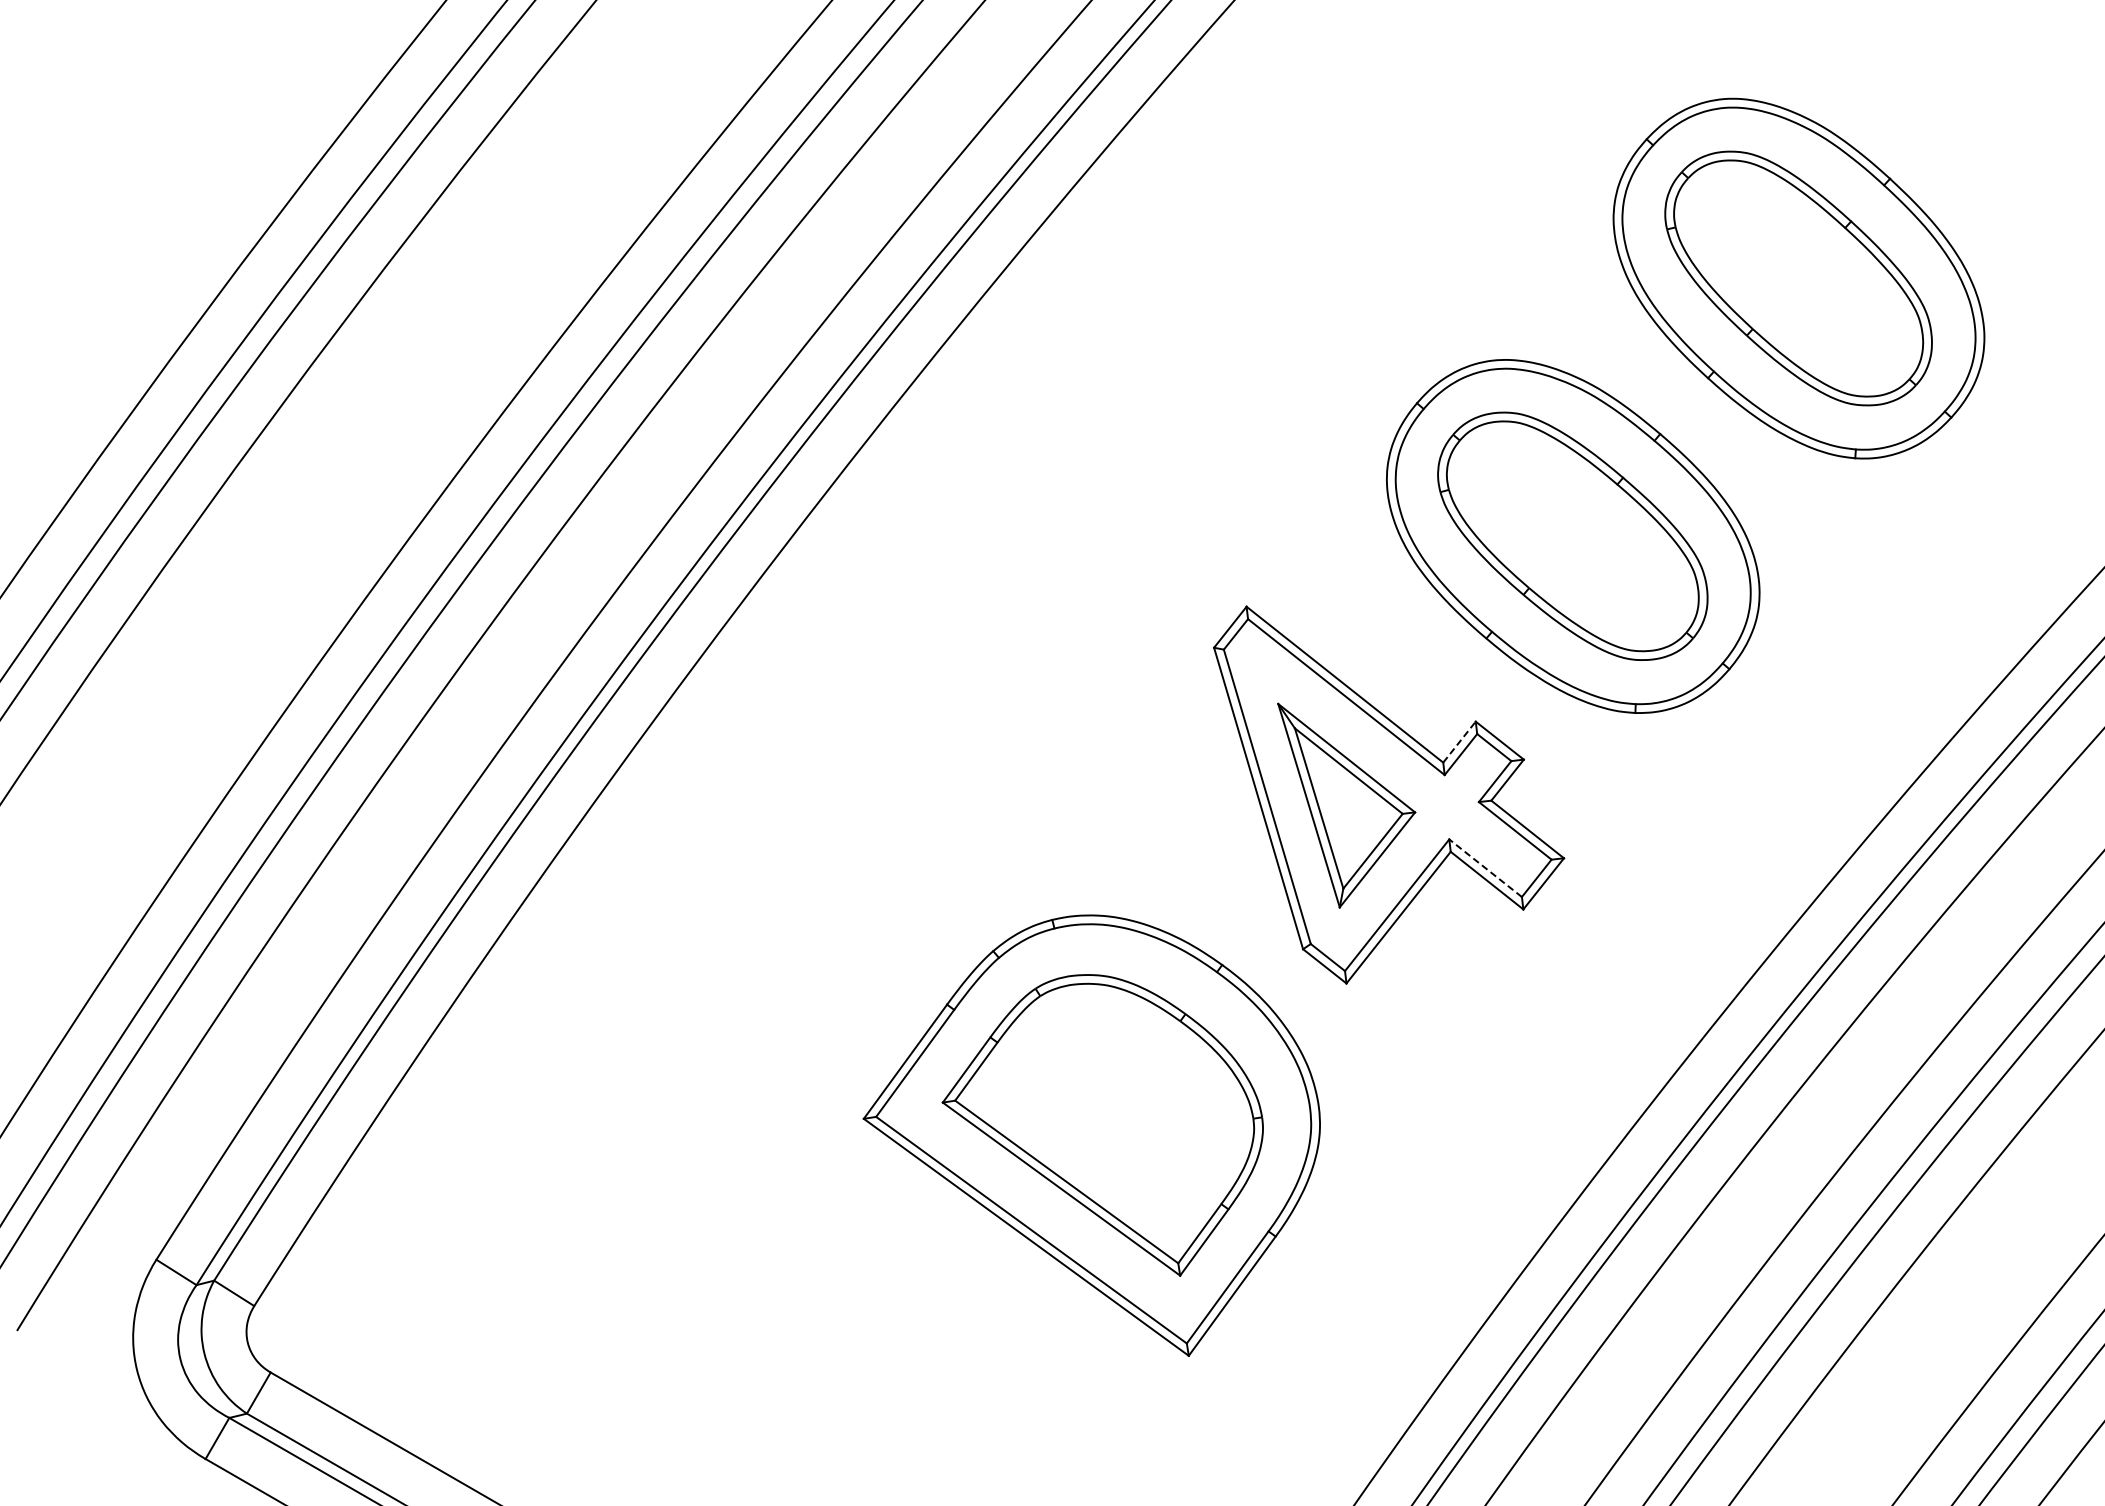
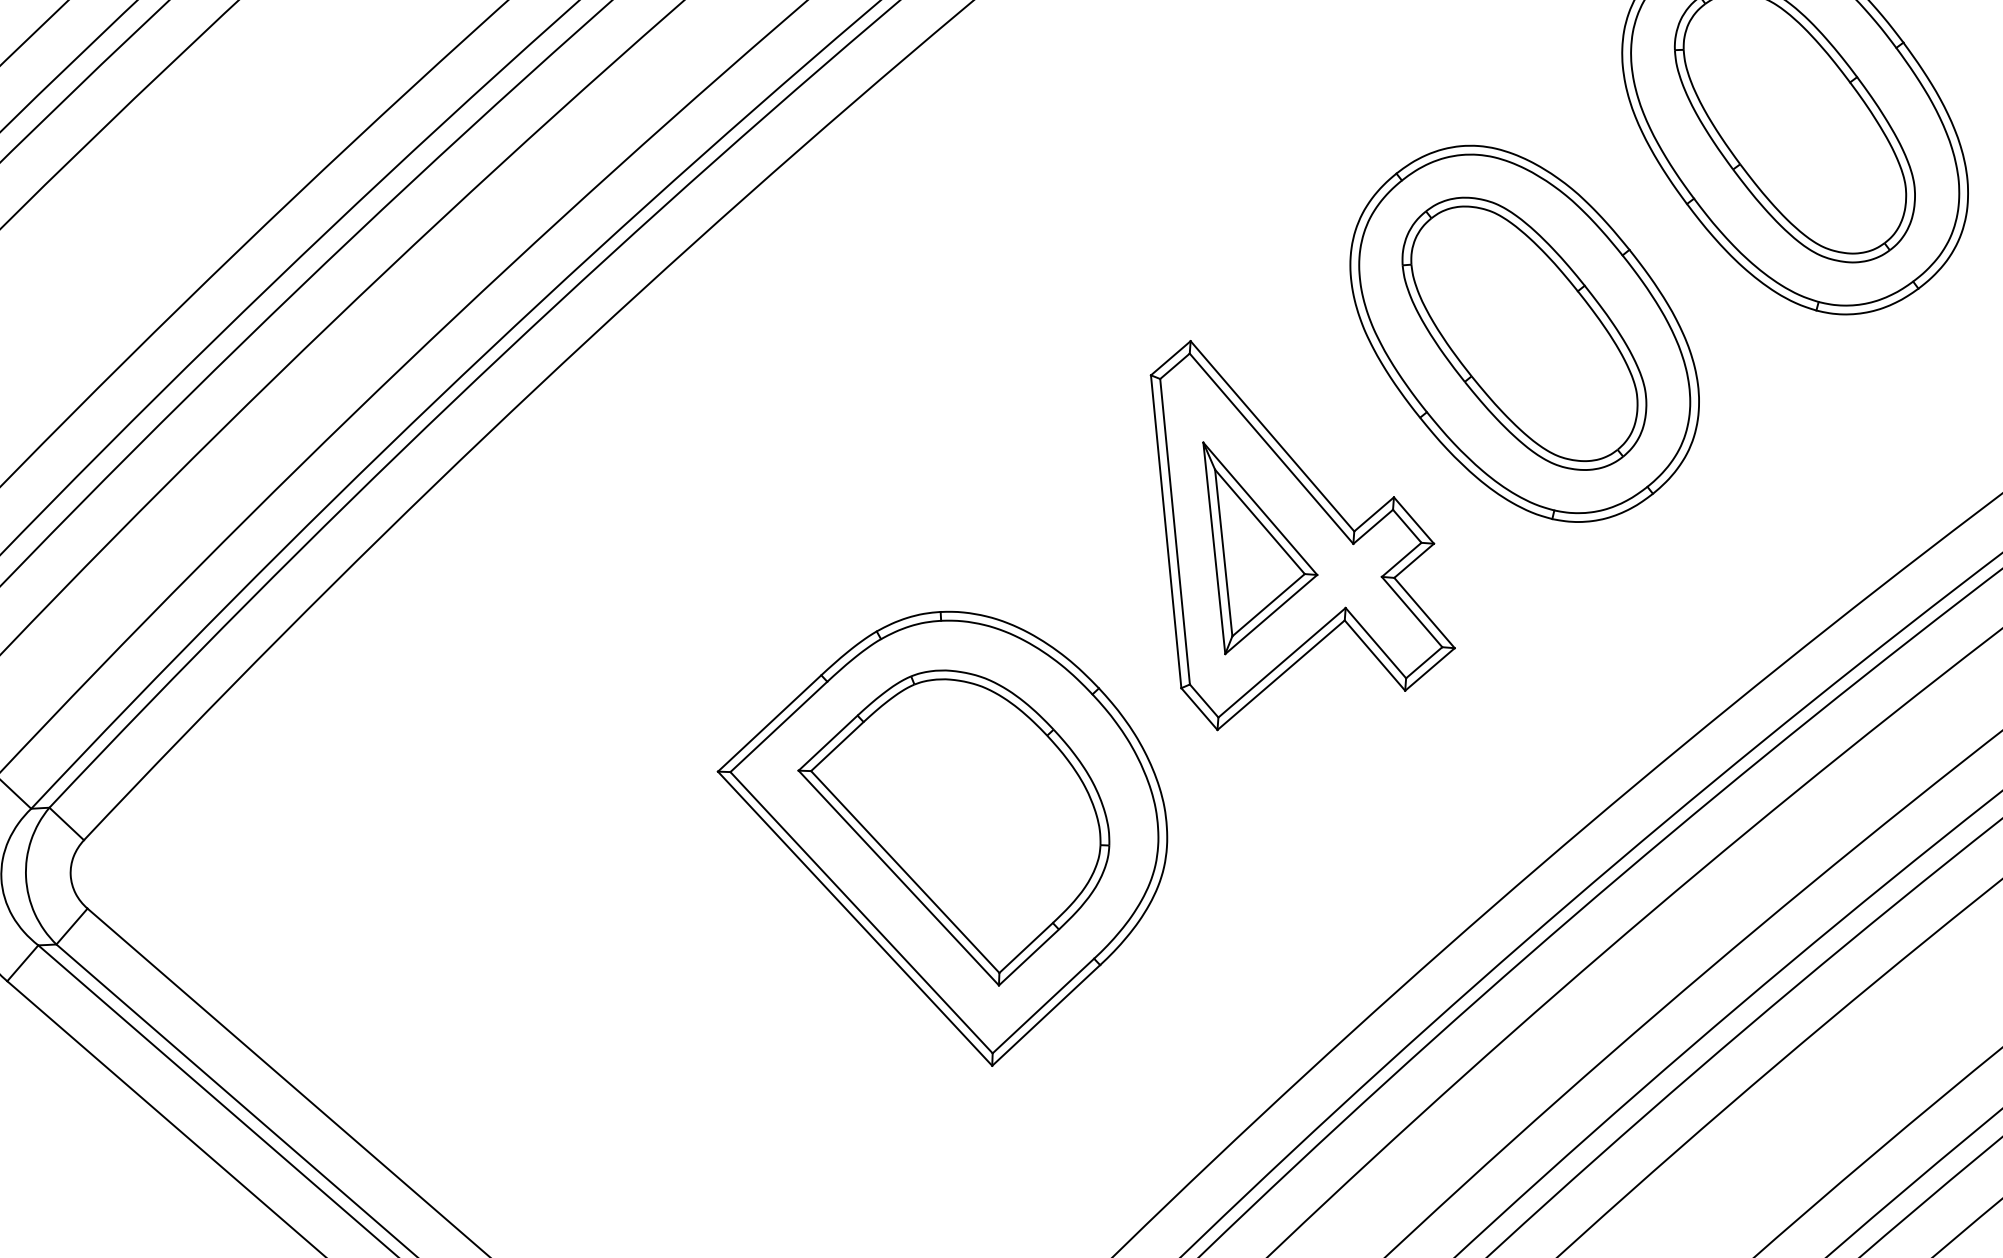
line: (1459, 741) -> (1374, 513), dashed -> solid
line: (1485, 867) -> (1375, 642), dashed -> solid

